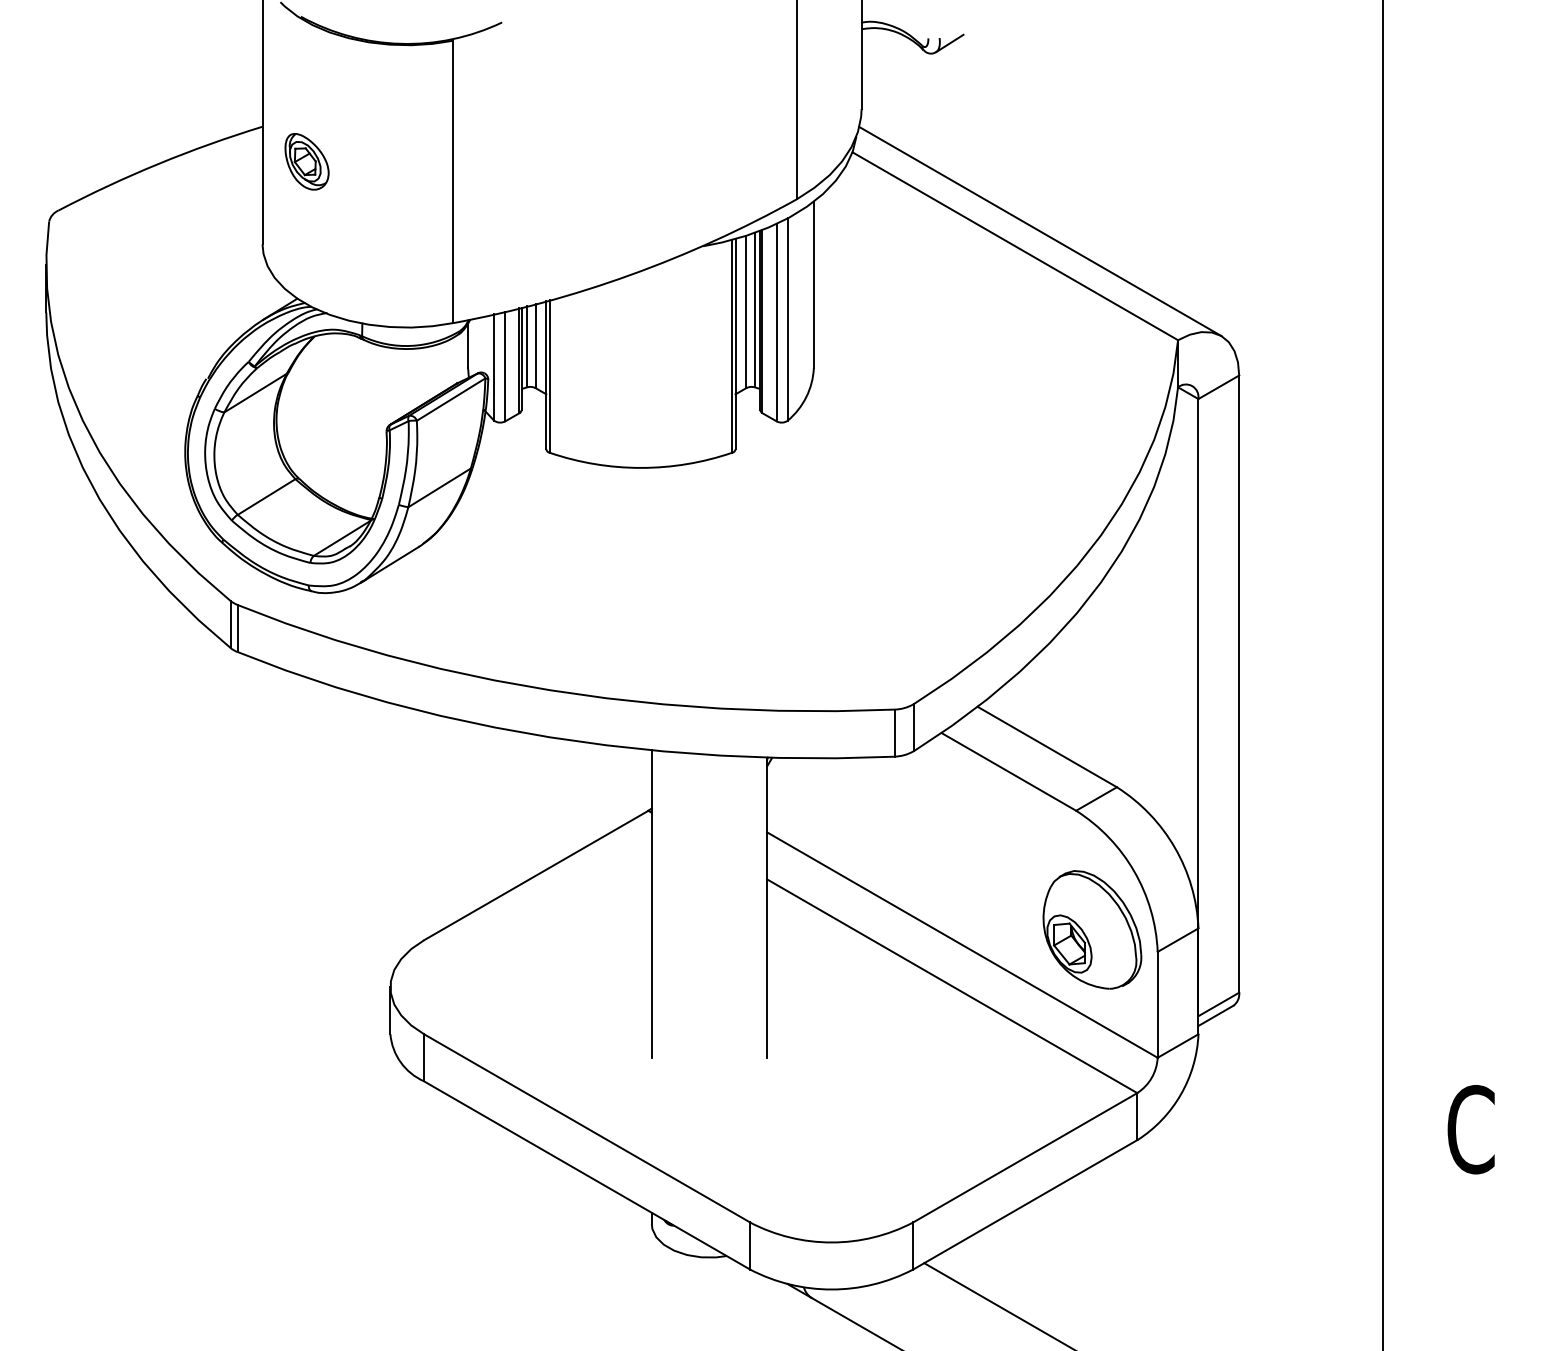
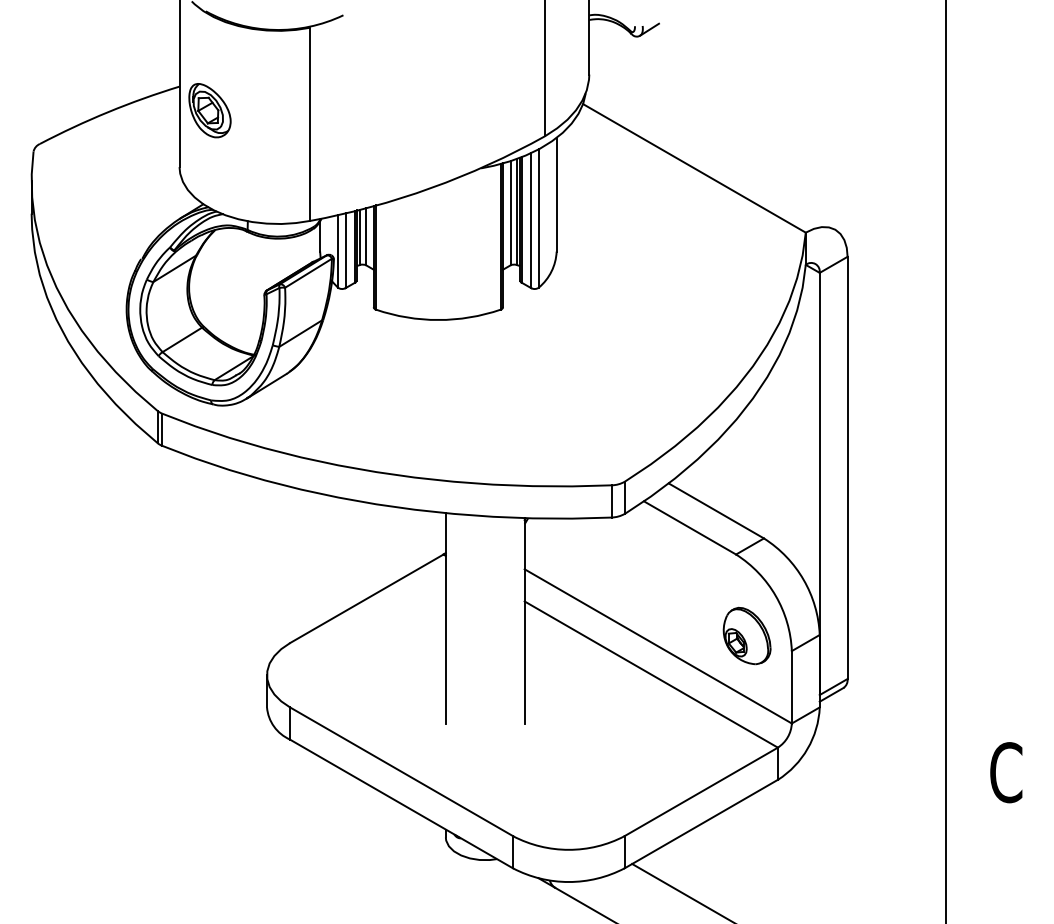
part: (306, 161) -> (209, 110), size x1.4
line: (1040, 230) -> (711, 157), removed
part: (1091, 929) -> (746, 635), size x0.7

